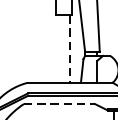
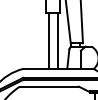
line: (59, 48) -> (49, 40), added
line: (69, 49) -> (57, 41), dashed -> solid
line: (59, 103) -> (49, 86), dashed -> solid

